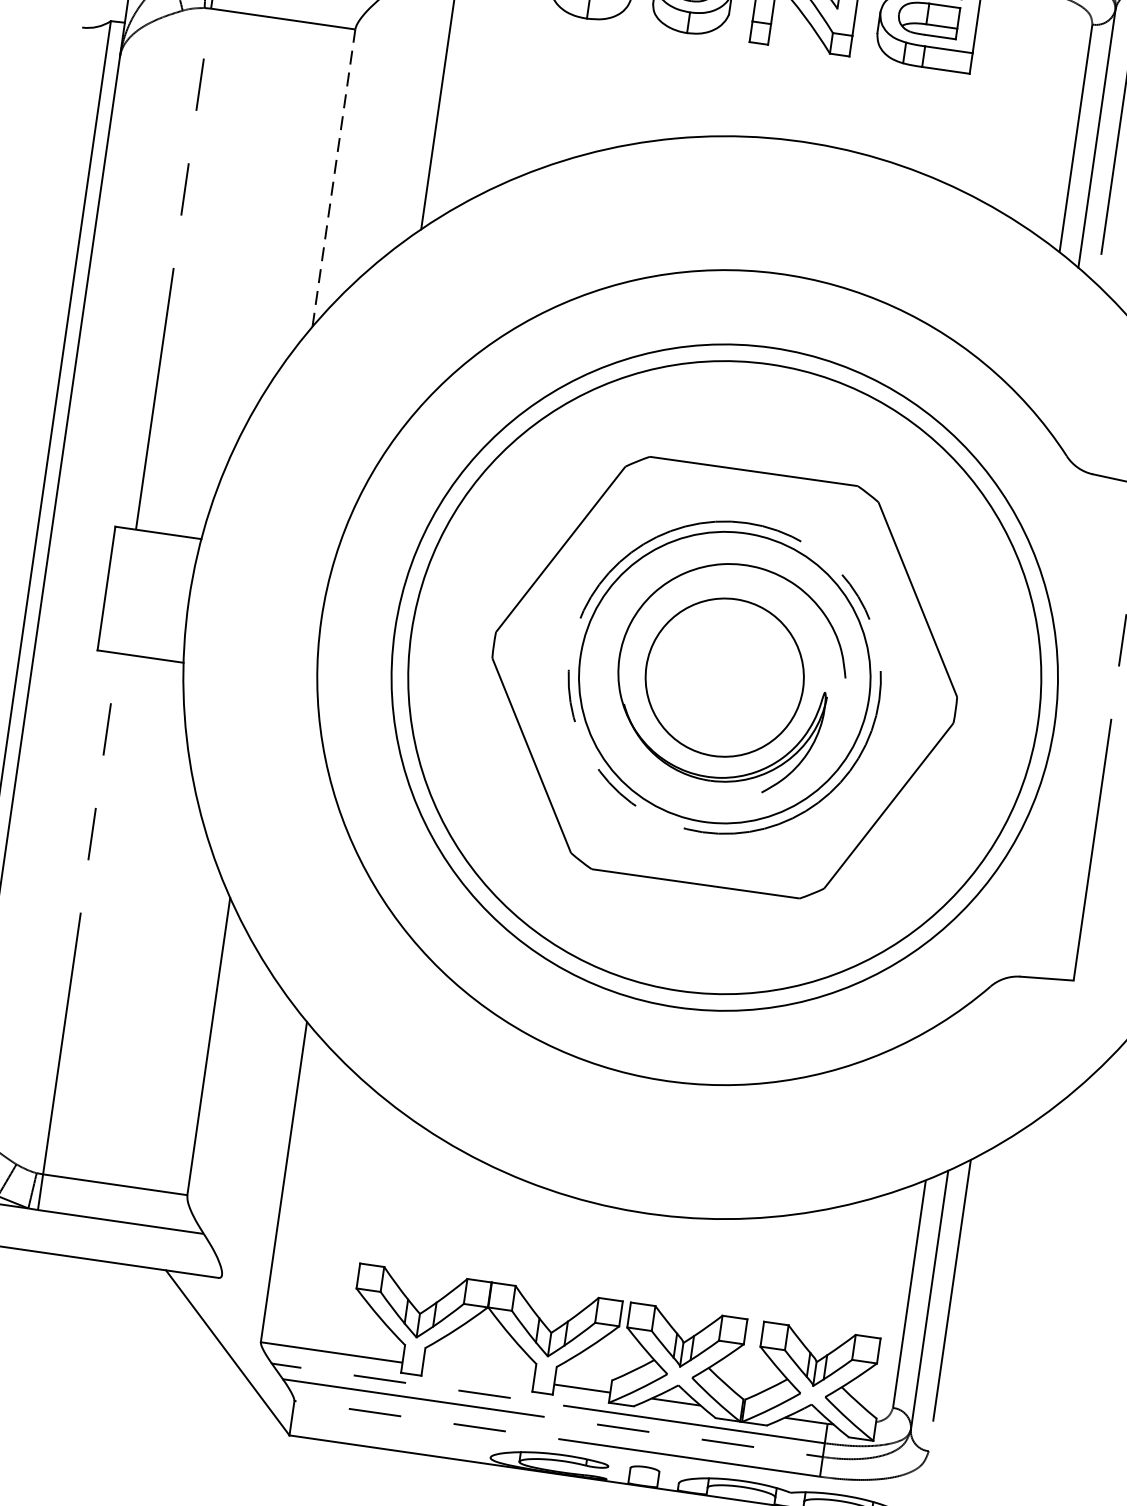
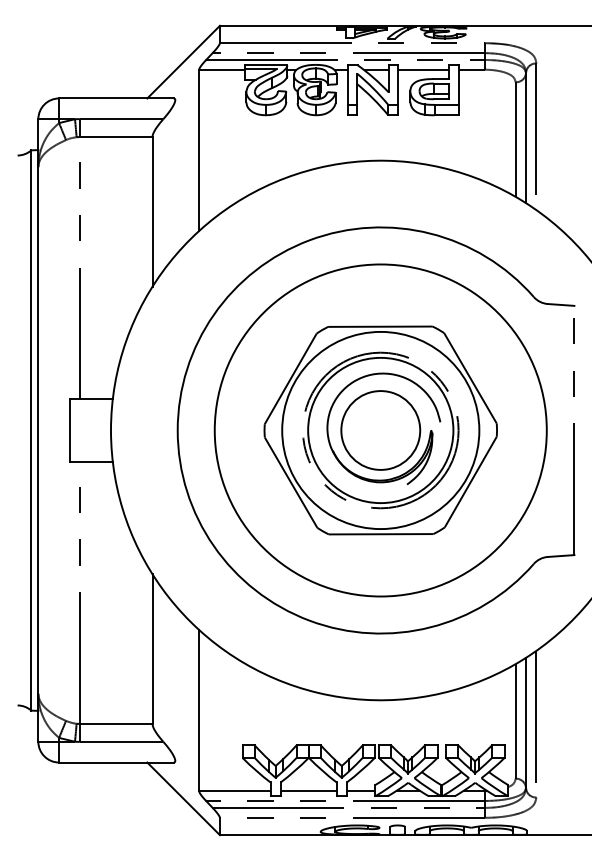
line: (334, 177) -> (152, 211), dashed -> solid
circle: (724, 677) -> (380, 430), size x0.62
line: (477, 1374) -> (308, 791), added

